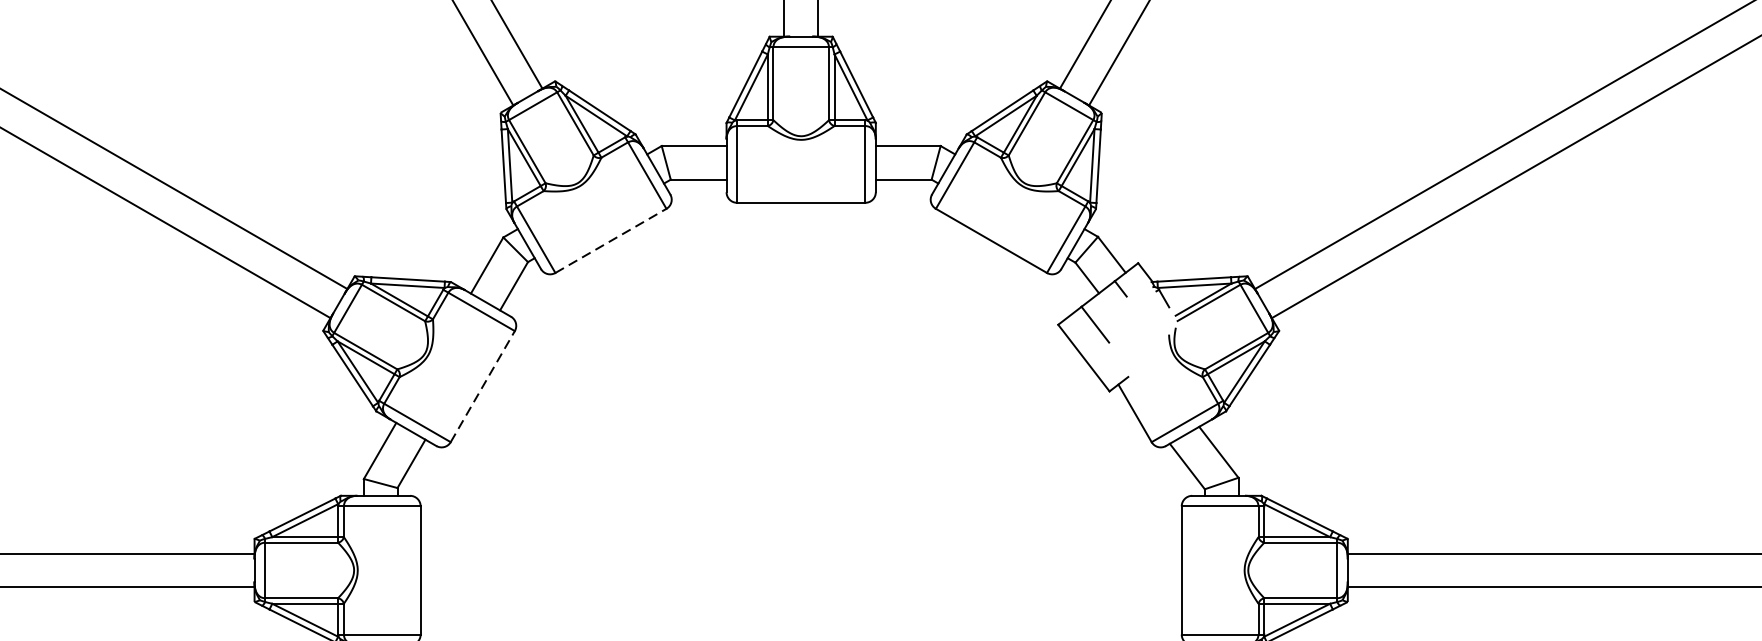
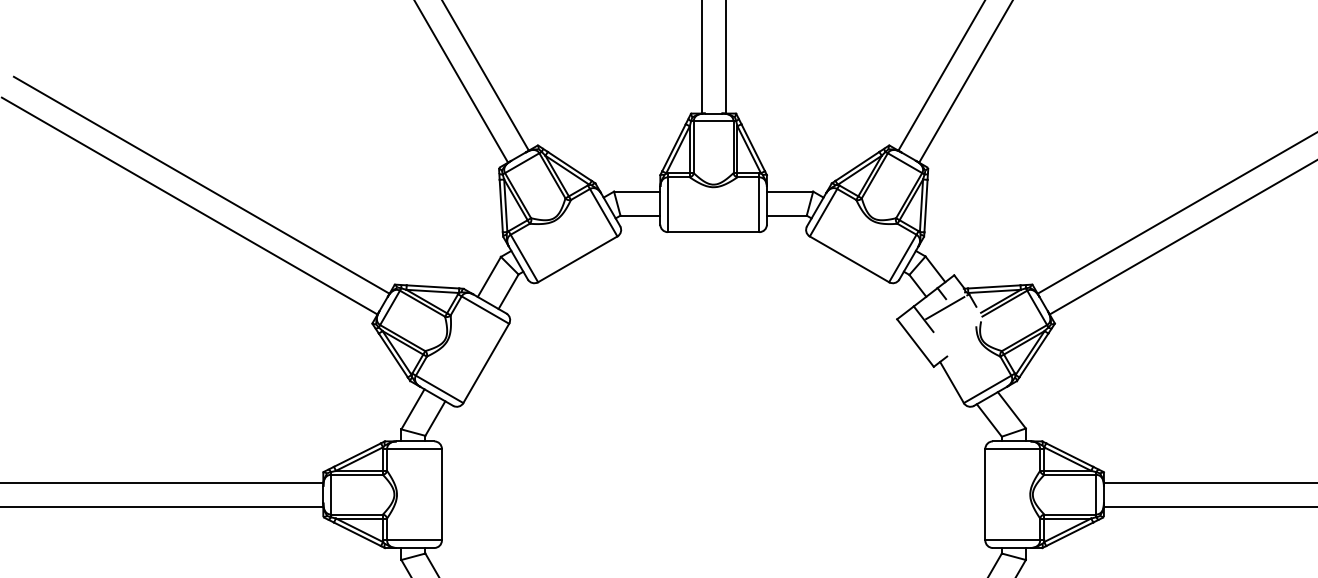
line: (610, 241) -> (577, 259), dashed -> solid
line: (1125, 309) -> (945, 308), added
line: (483, 386) -> (486, 363), dashed -> solid

